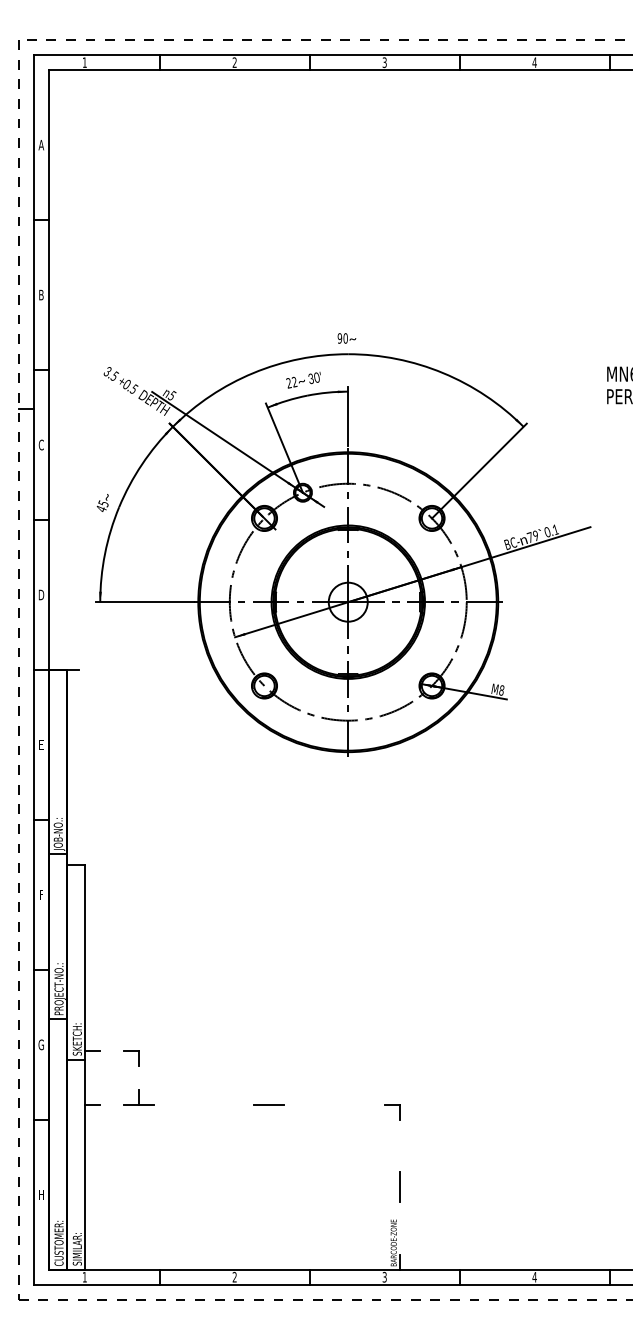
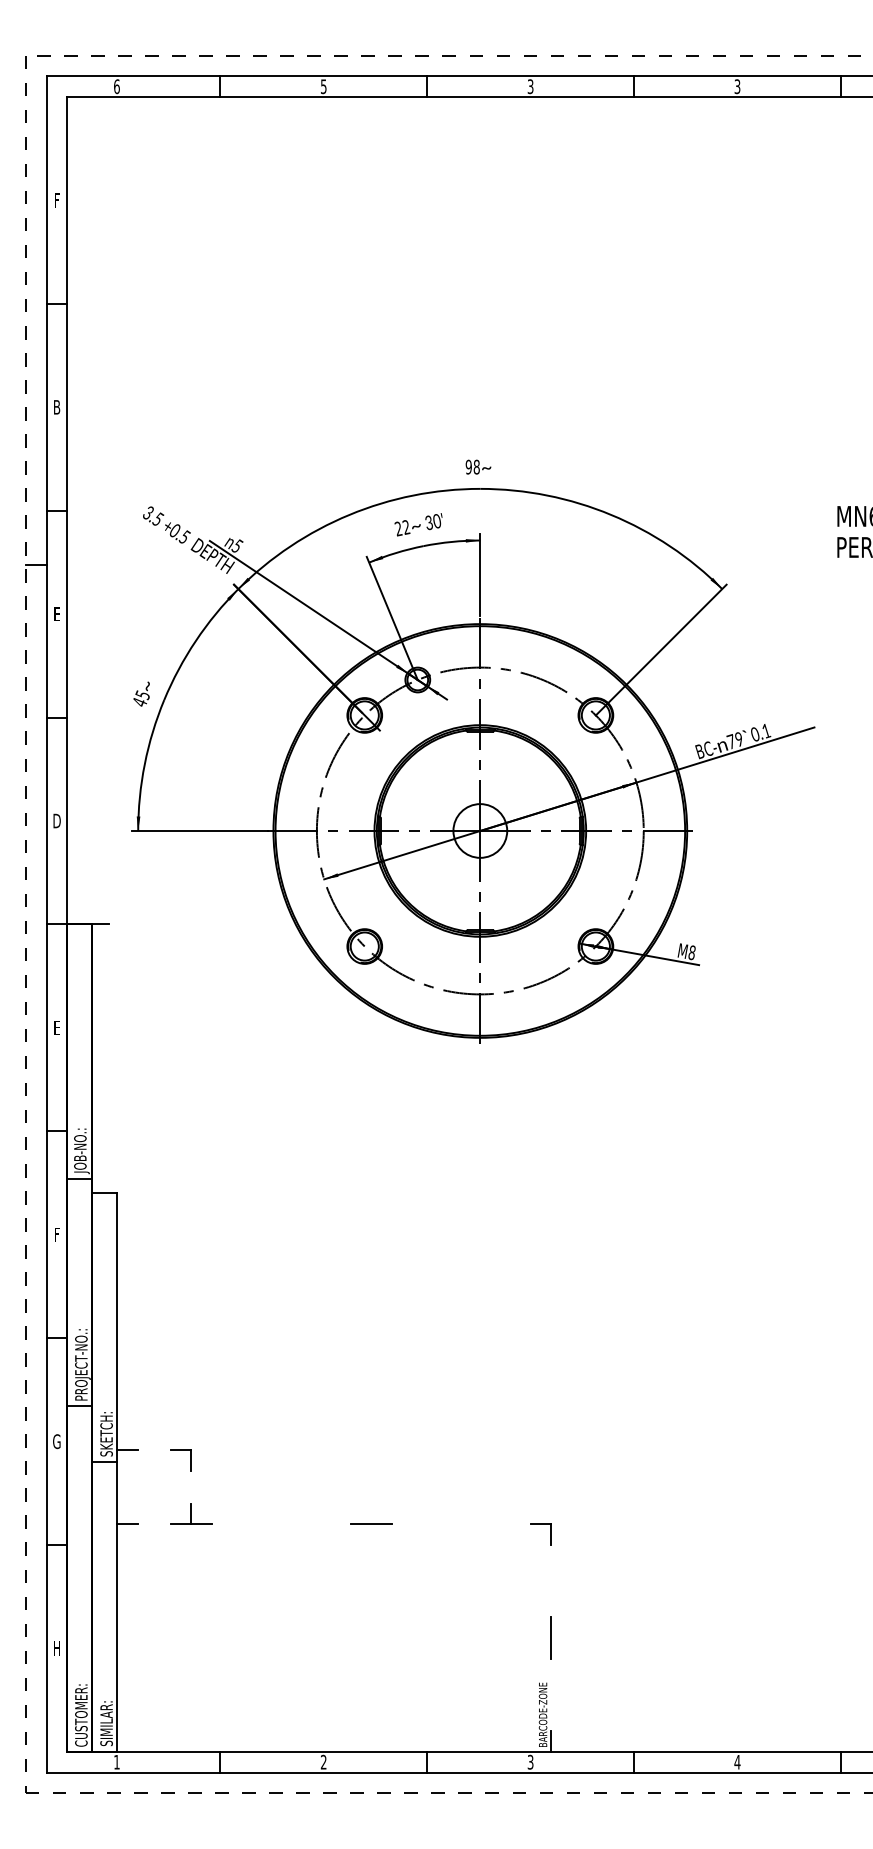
text: (84, 62) -> (116, 86), 1 -> 6
text: (234, 62) -> (323, 86), 2 -> 5
text: (534, 62) -> (737, 86), 4 -> 3
text: (41, 145) -> (57, 200), A -> F
text: (345, 338) -> (476, 467), 90 -> 98
text: (40, 444) -> (55, 613), C -> E

